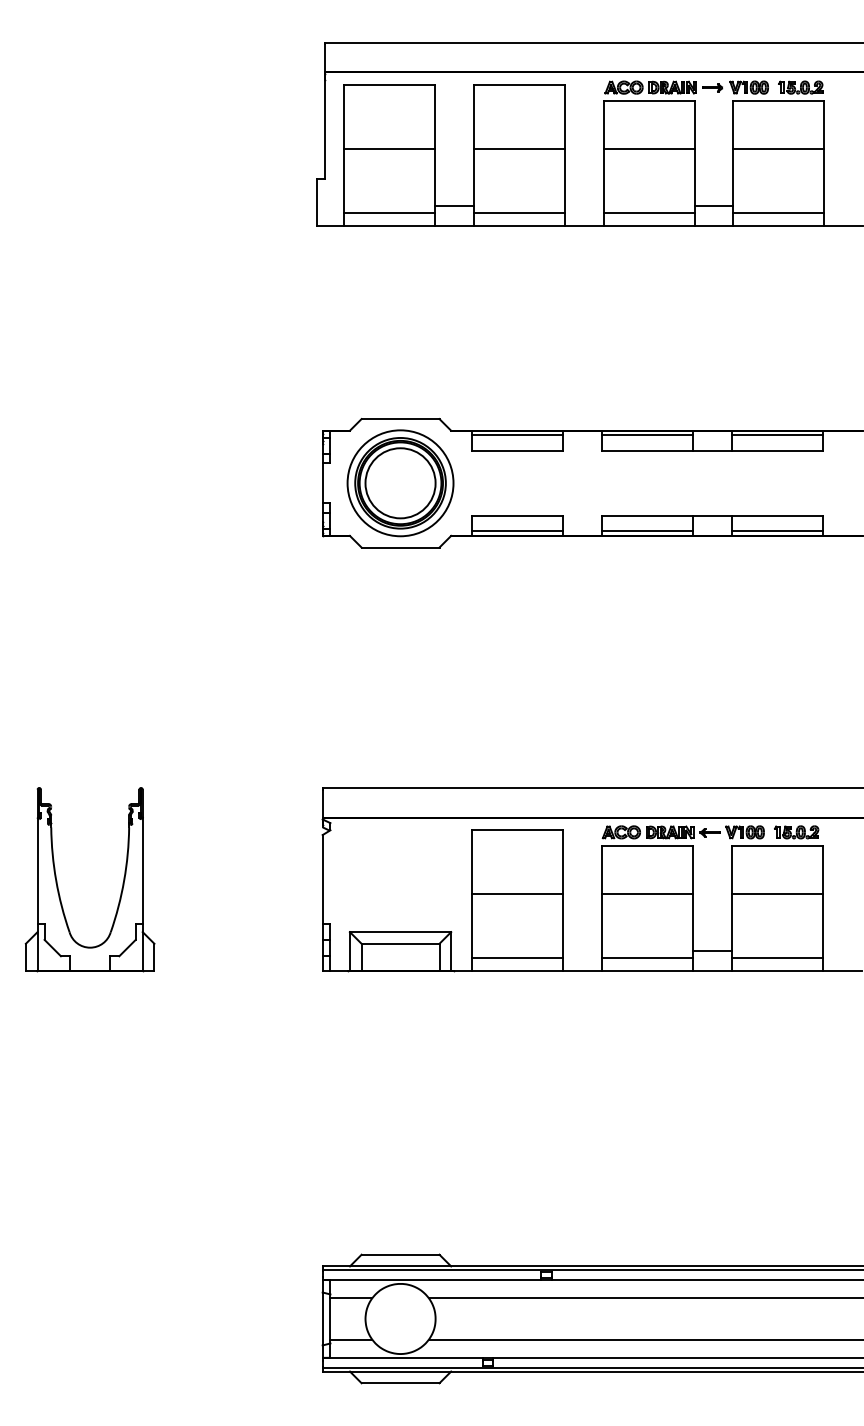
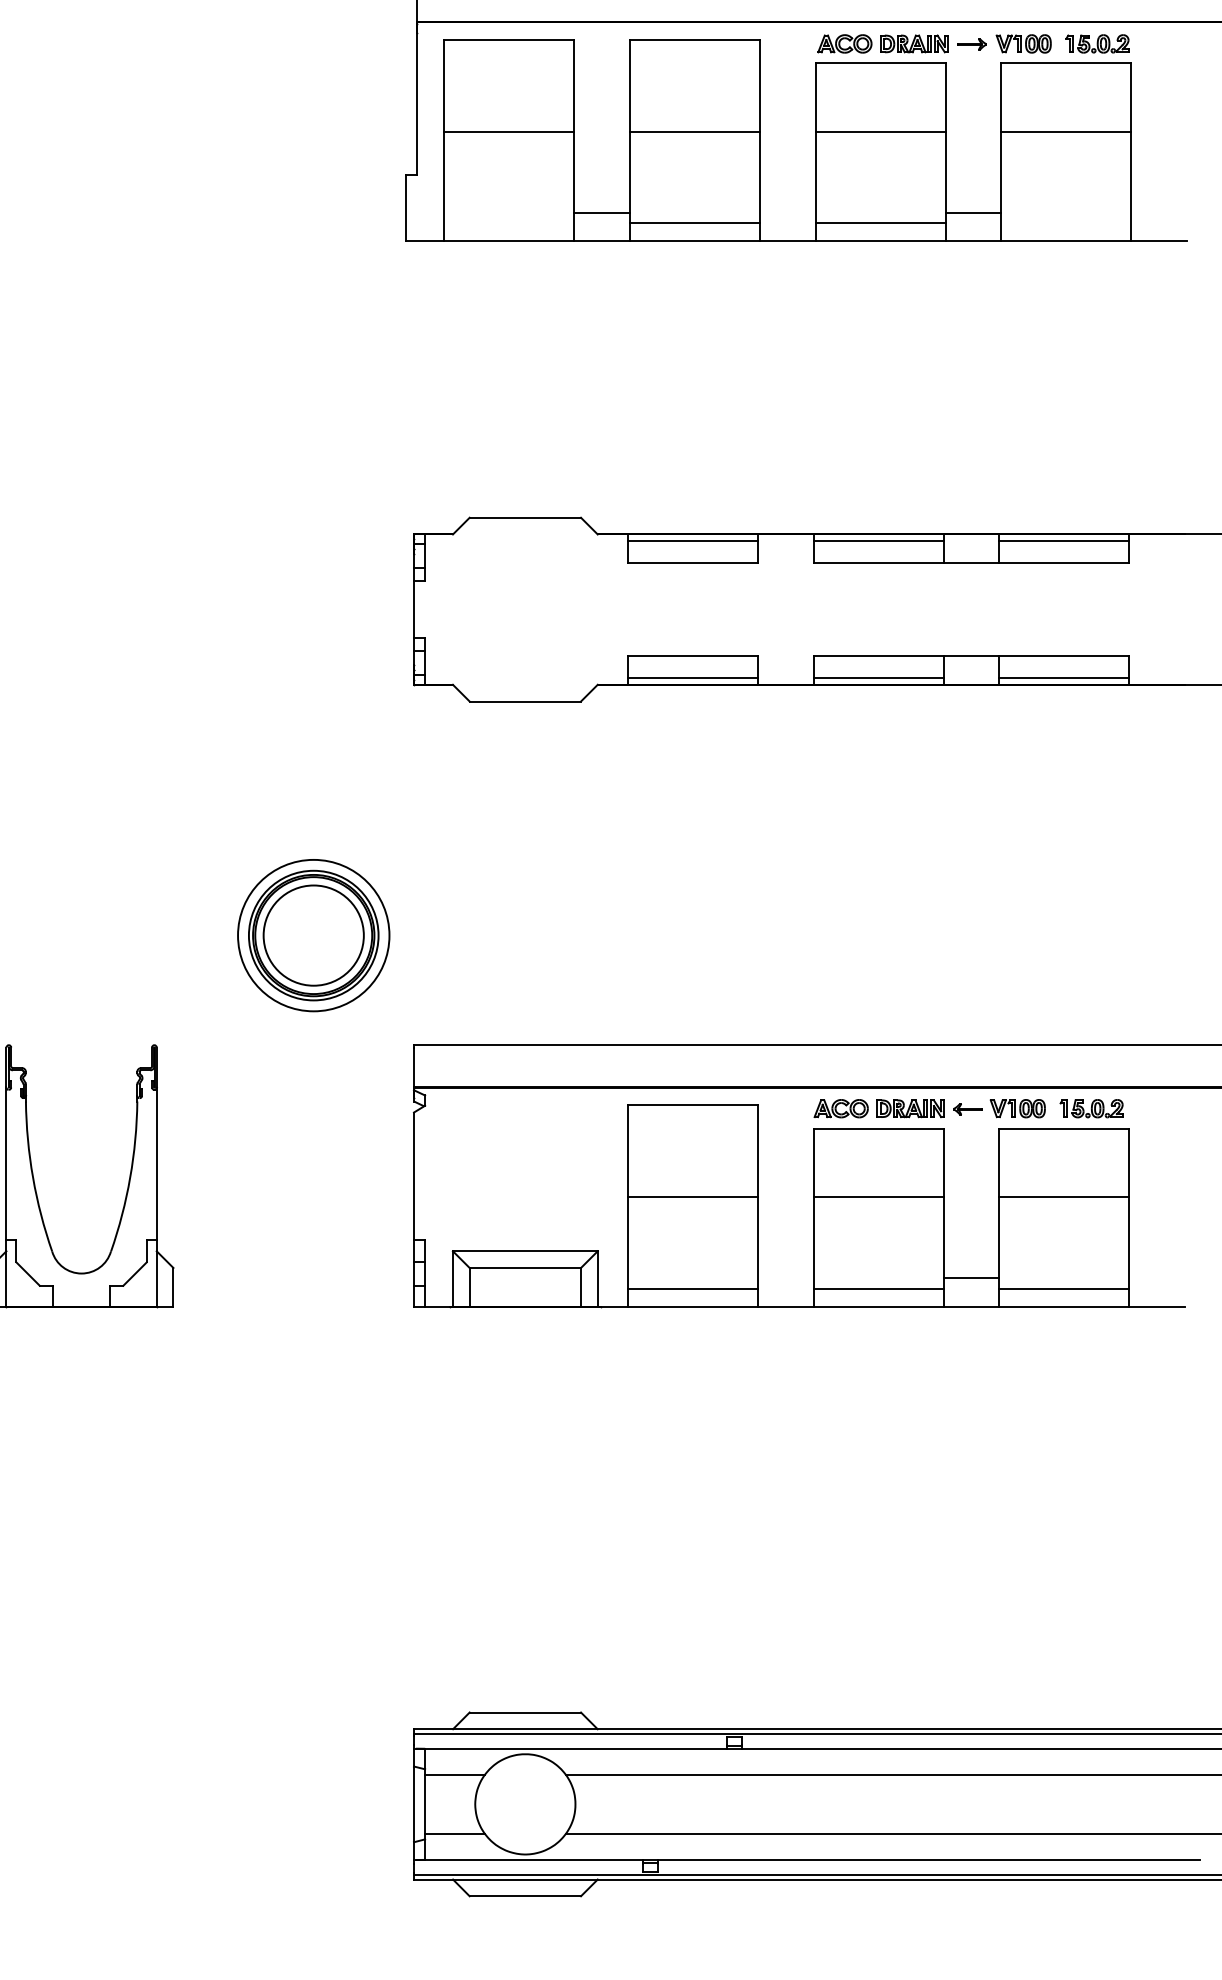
line: (388, 212) -> (508, 222), removed
line: (778, 212) -> (1065, 222), removed
part: (400, 483) -> (313, 935), moved

